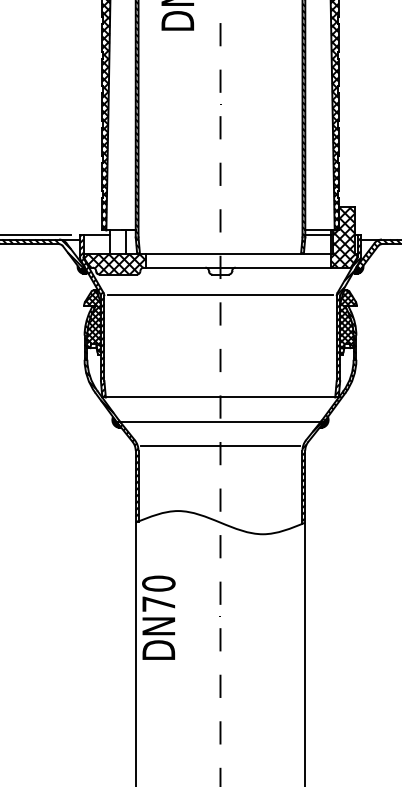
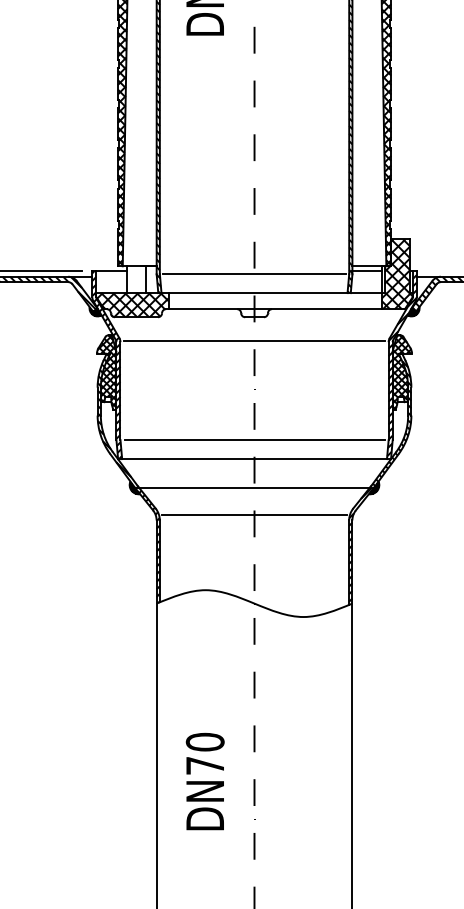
line: (220, 237) -> (254, 274), added
line: (220, 381) -> (254, 440), added
text: (158, 617) -> (204, 781), moved

